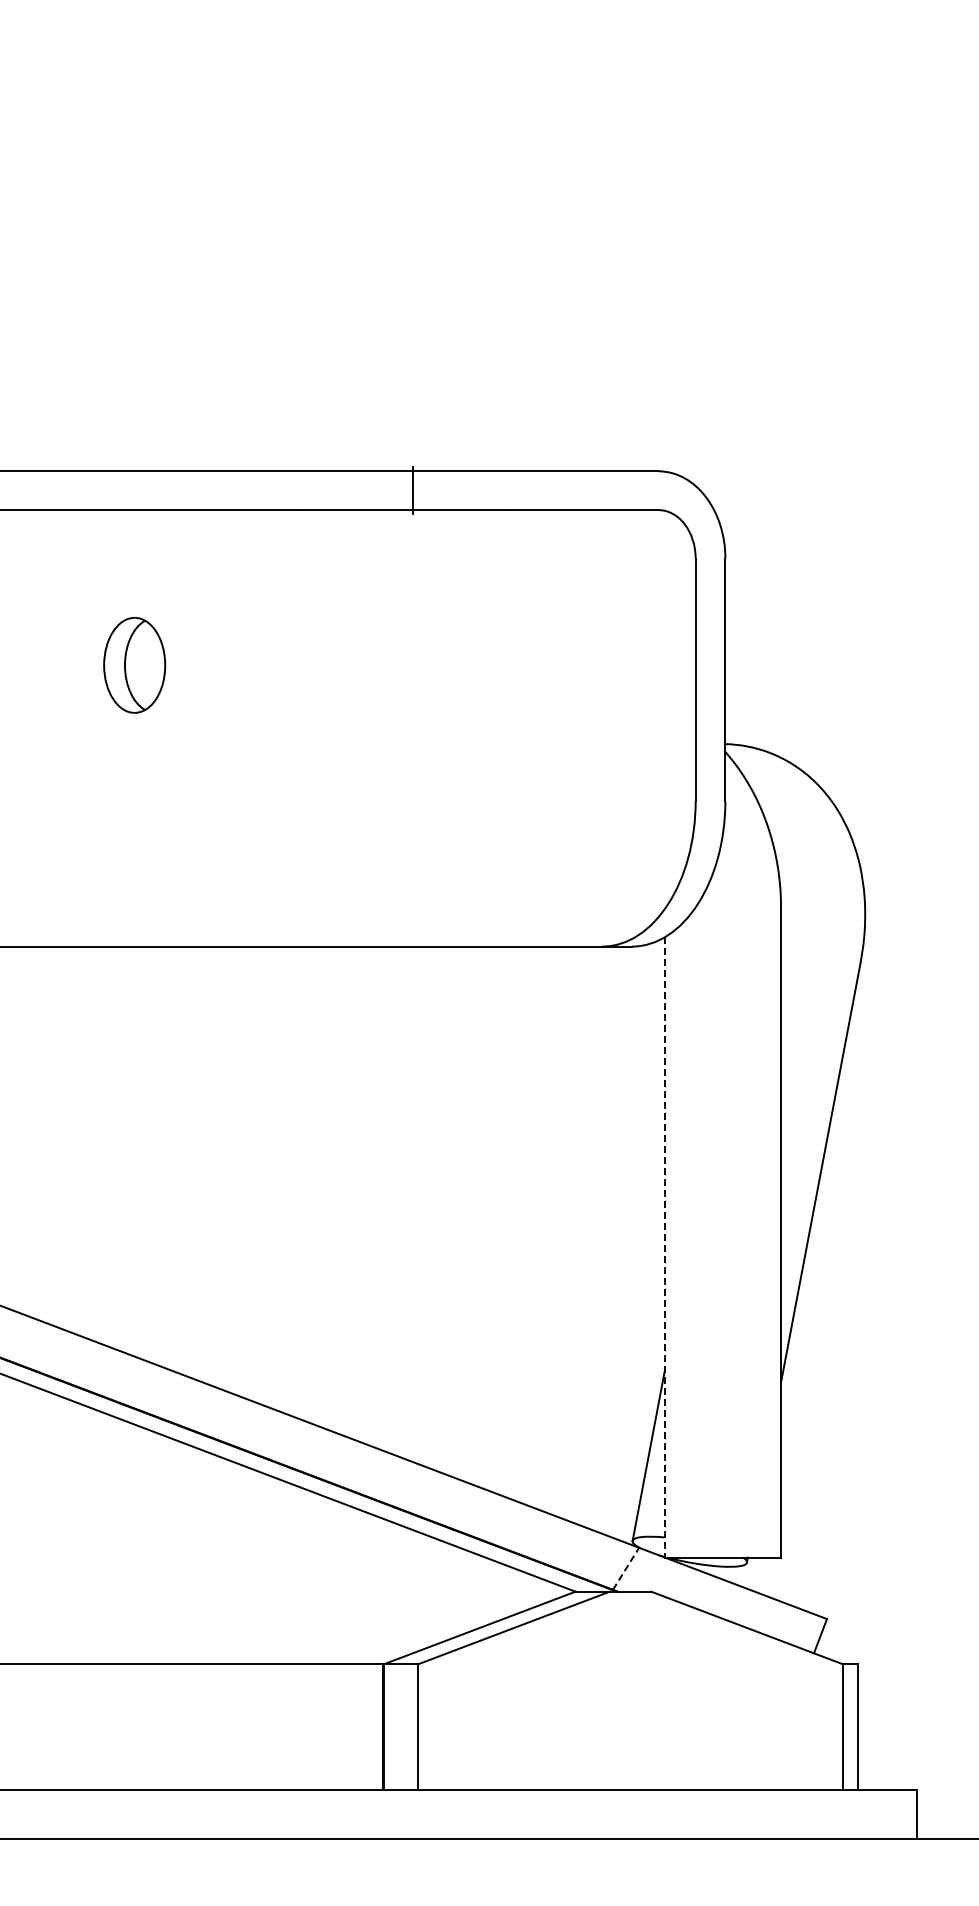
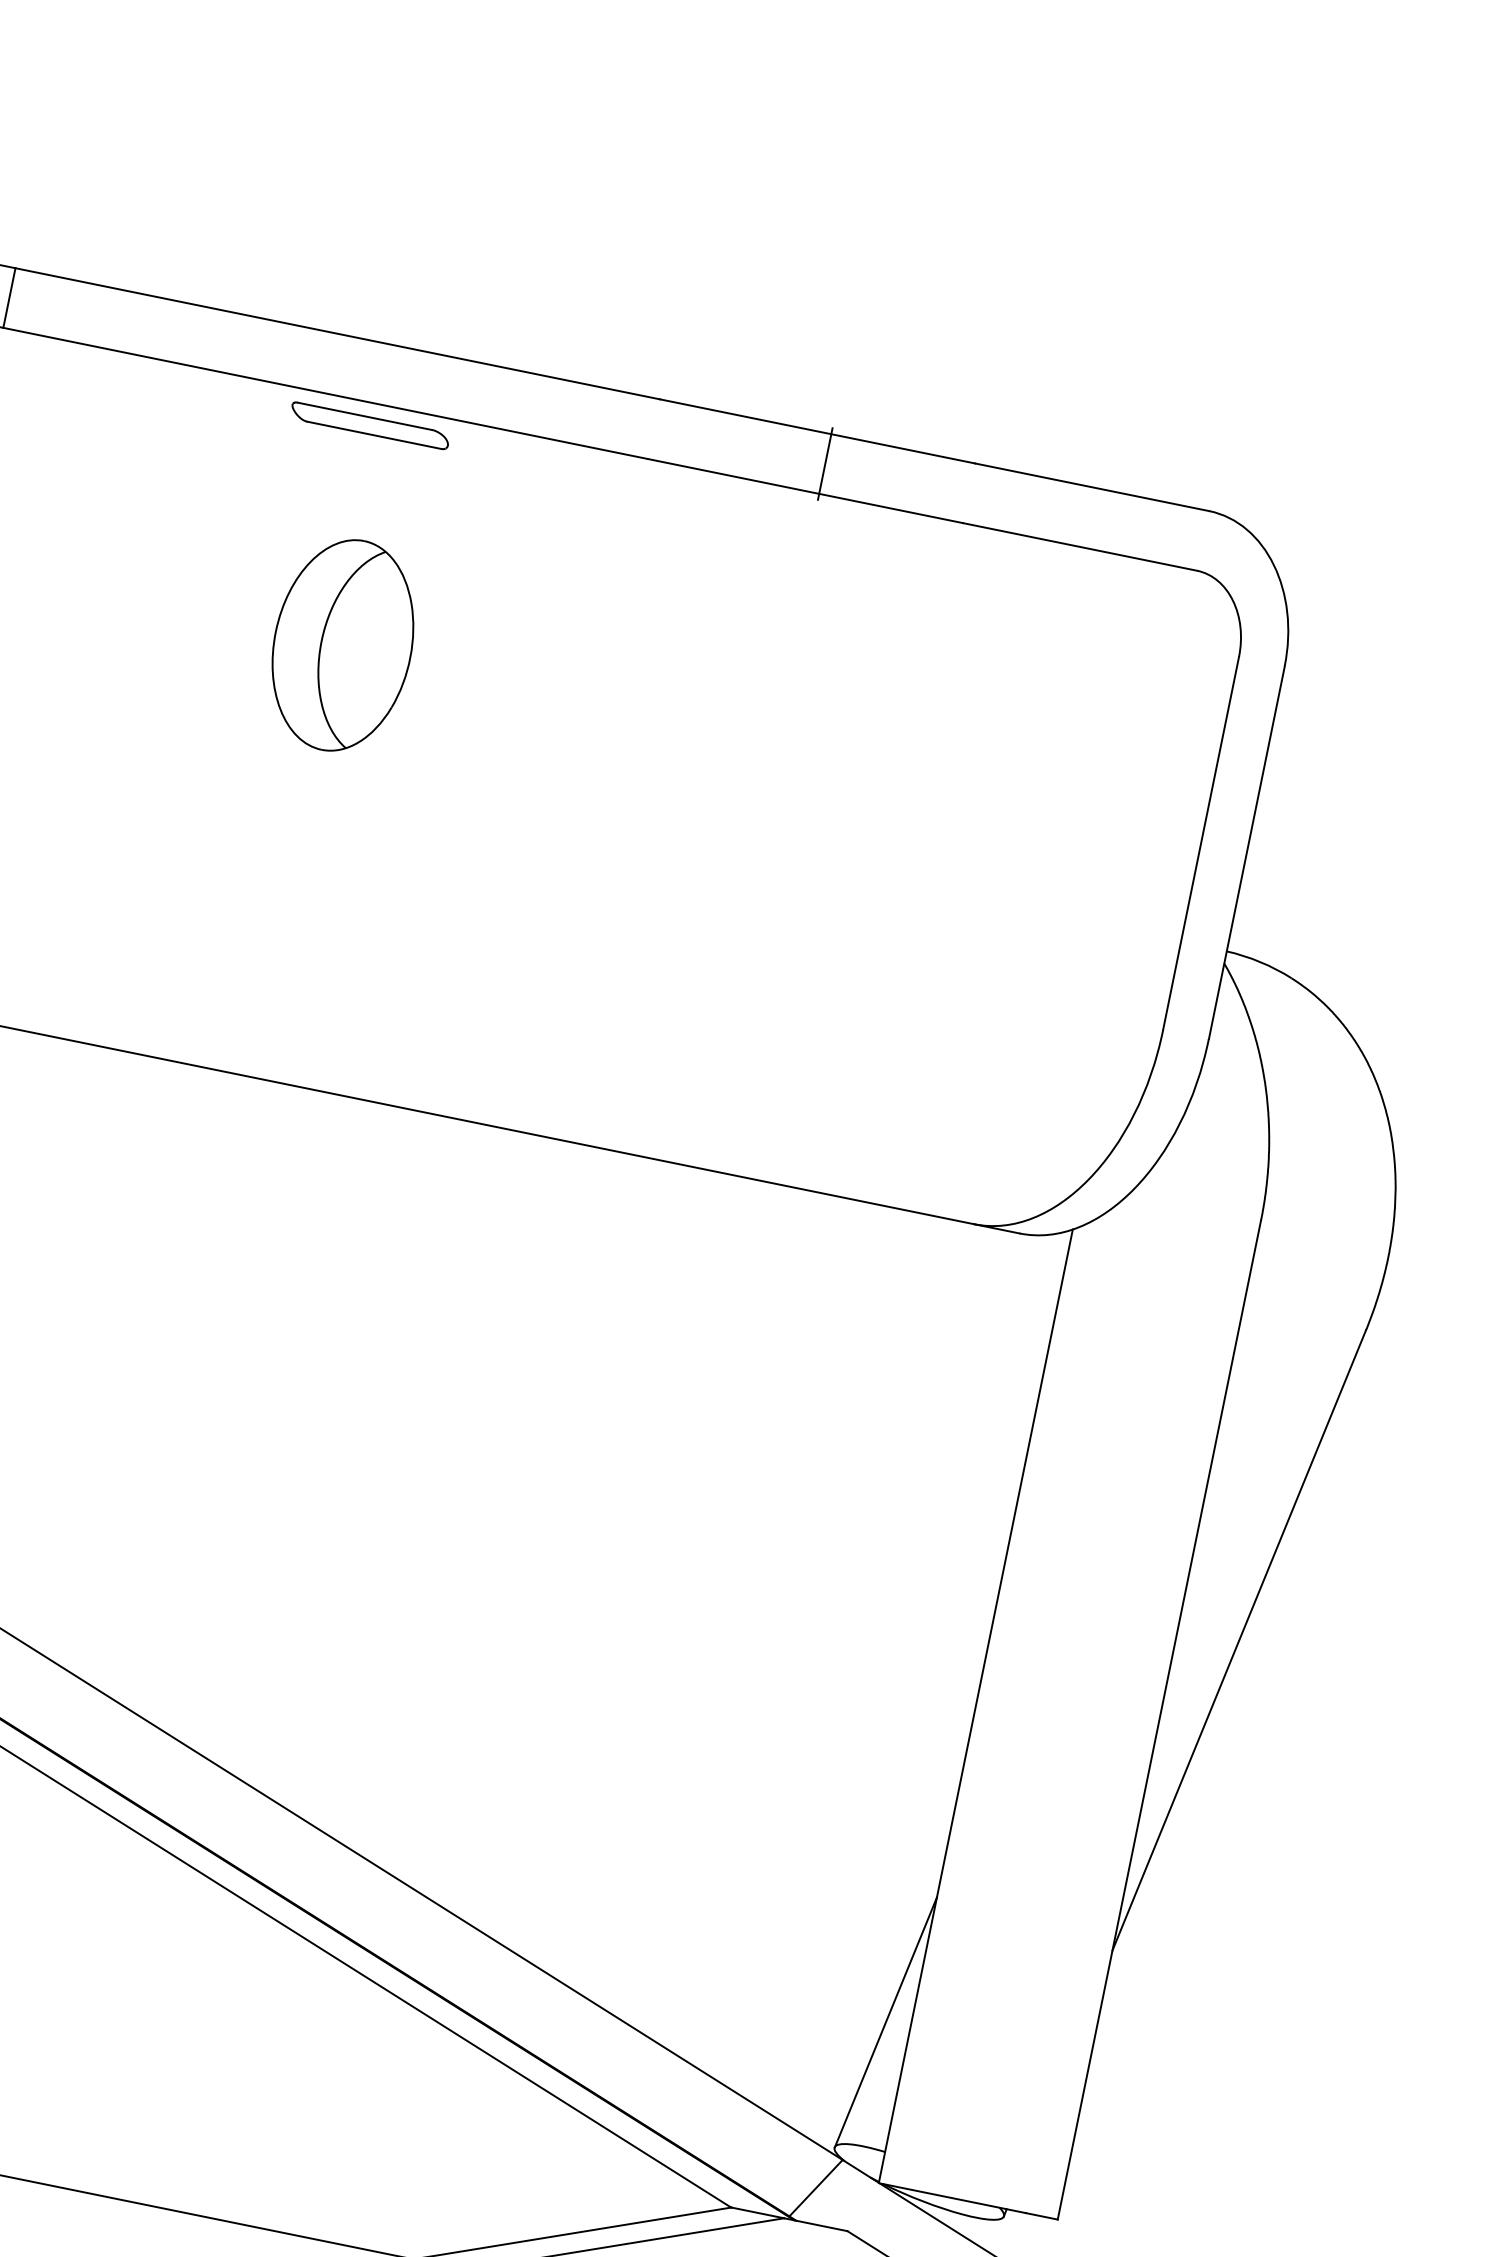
part: (123, 524) -> (370, 425), added
part: (134, 665) -> (342, 645), size x1.43
line: (664, 1247) -> (975, 1706), dashed -> solid
line: (626, 1568) -> (816, 2187), dashed -> solid

